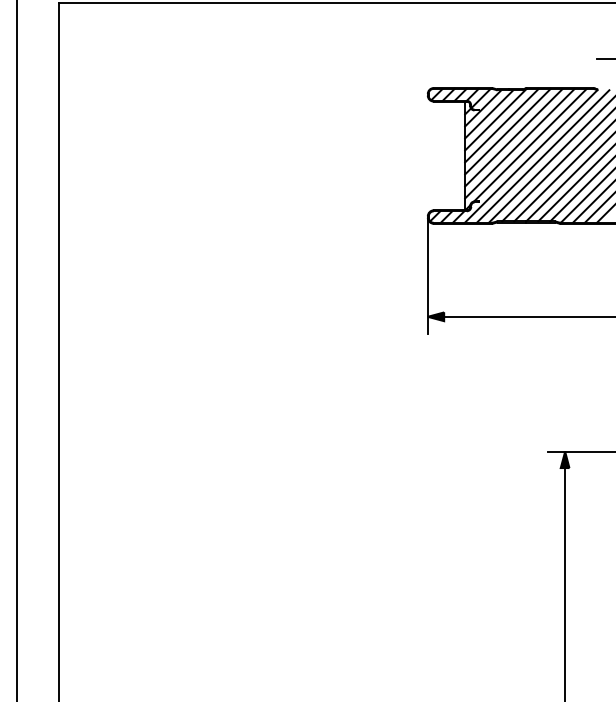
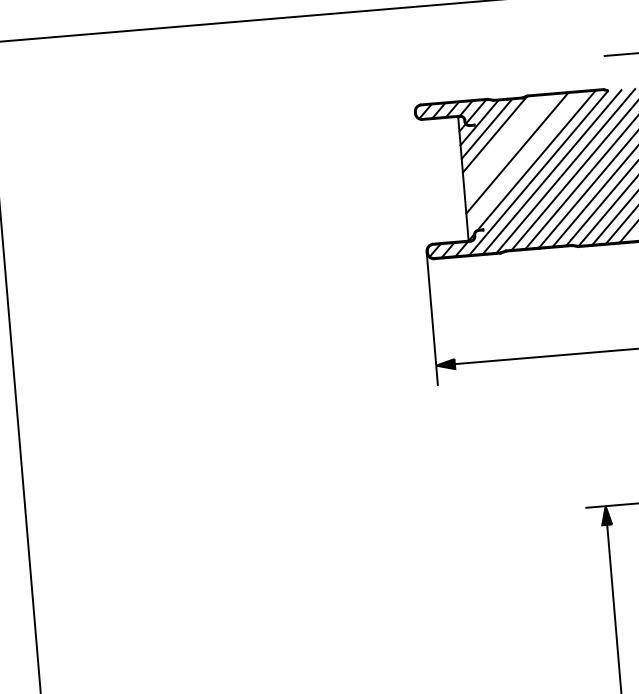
line: (501, 125) -> (501, 140), removed
line: (507, 131) -> (509, 146), removed
line: (519, 143) -> (524, 159), removed

